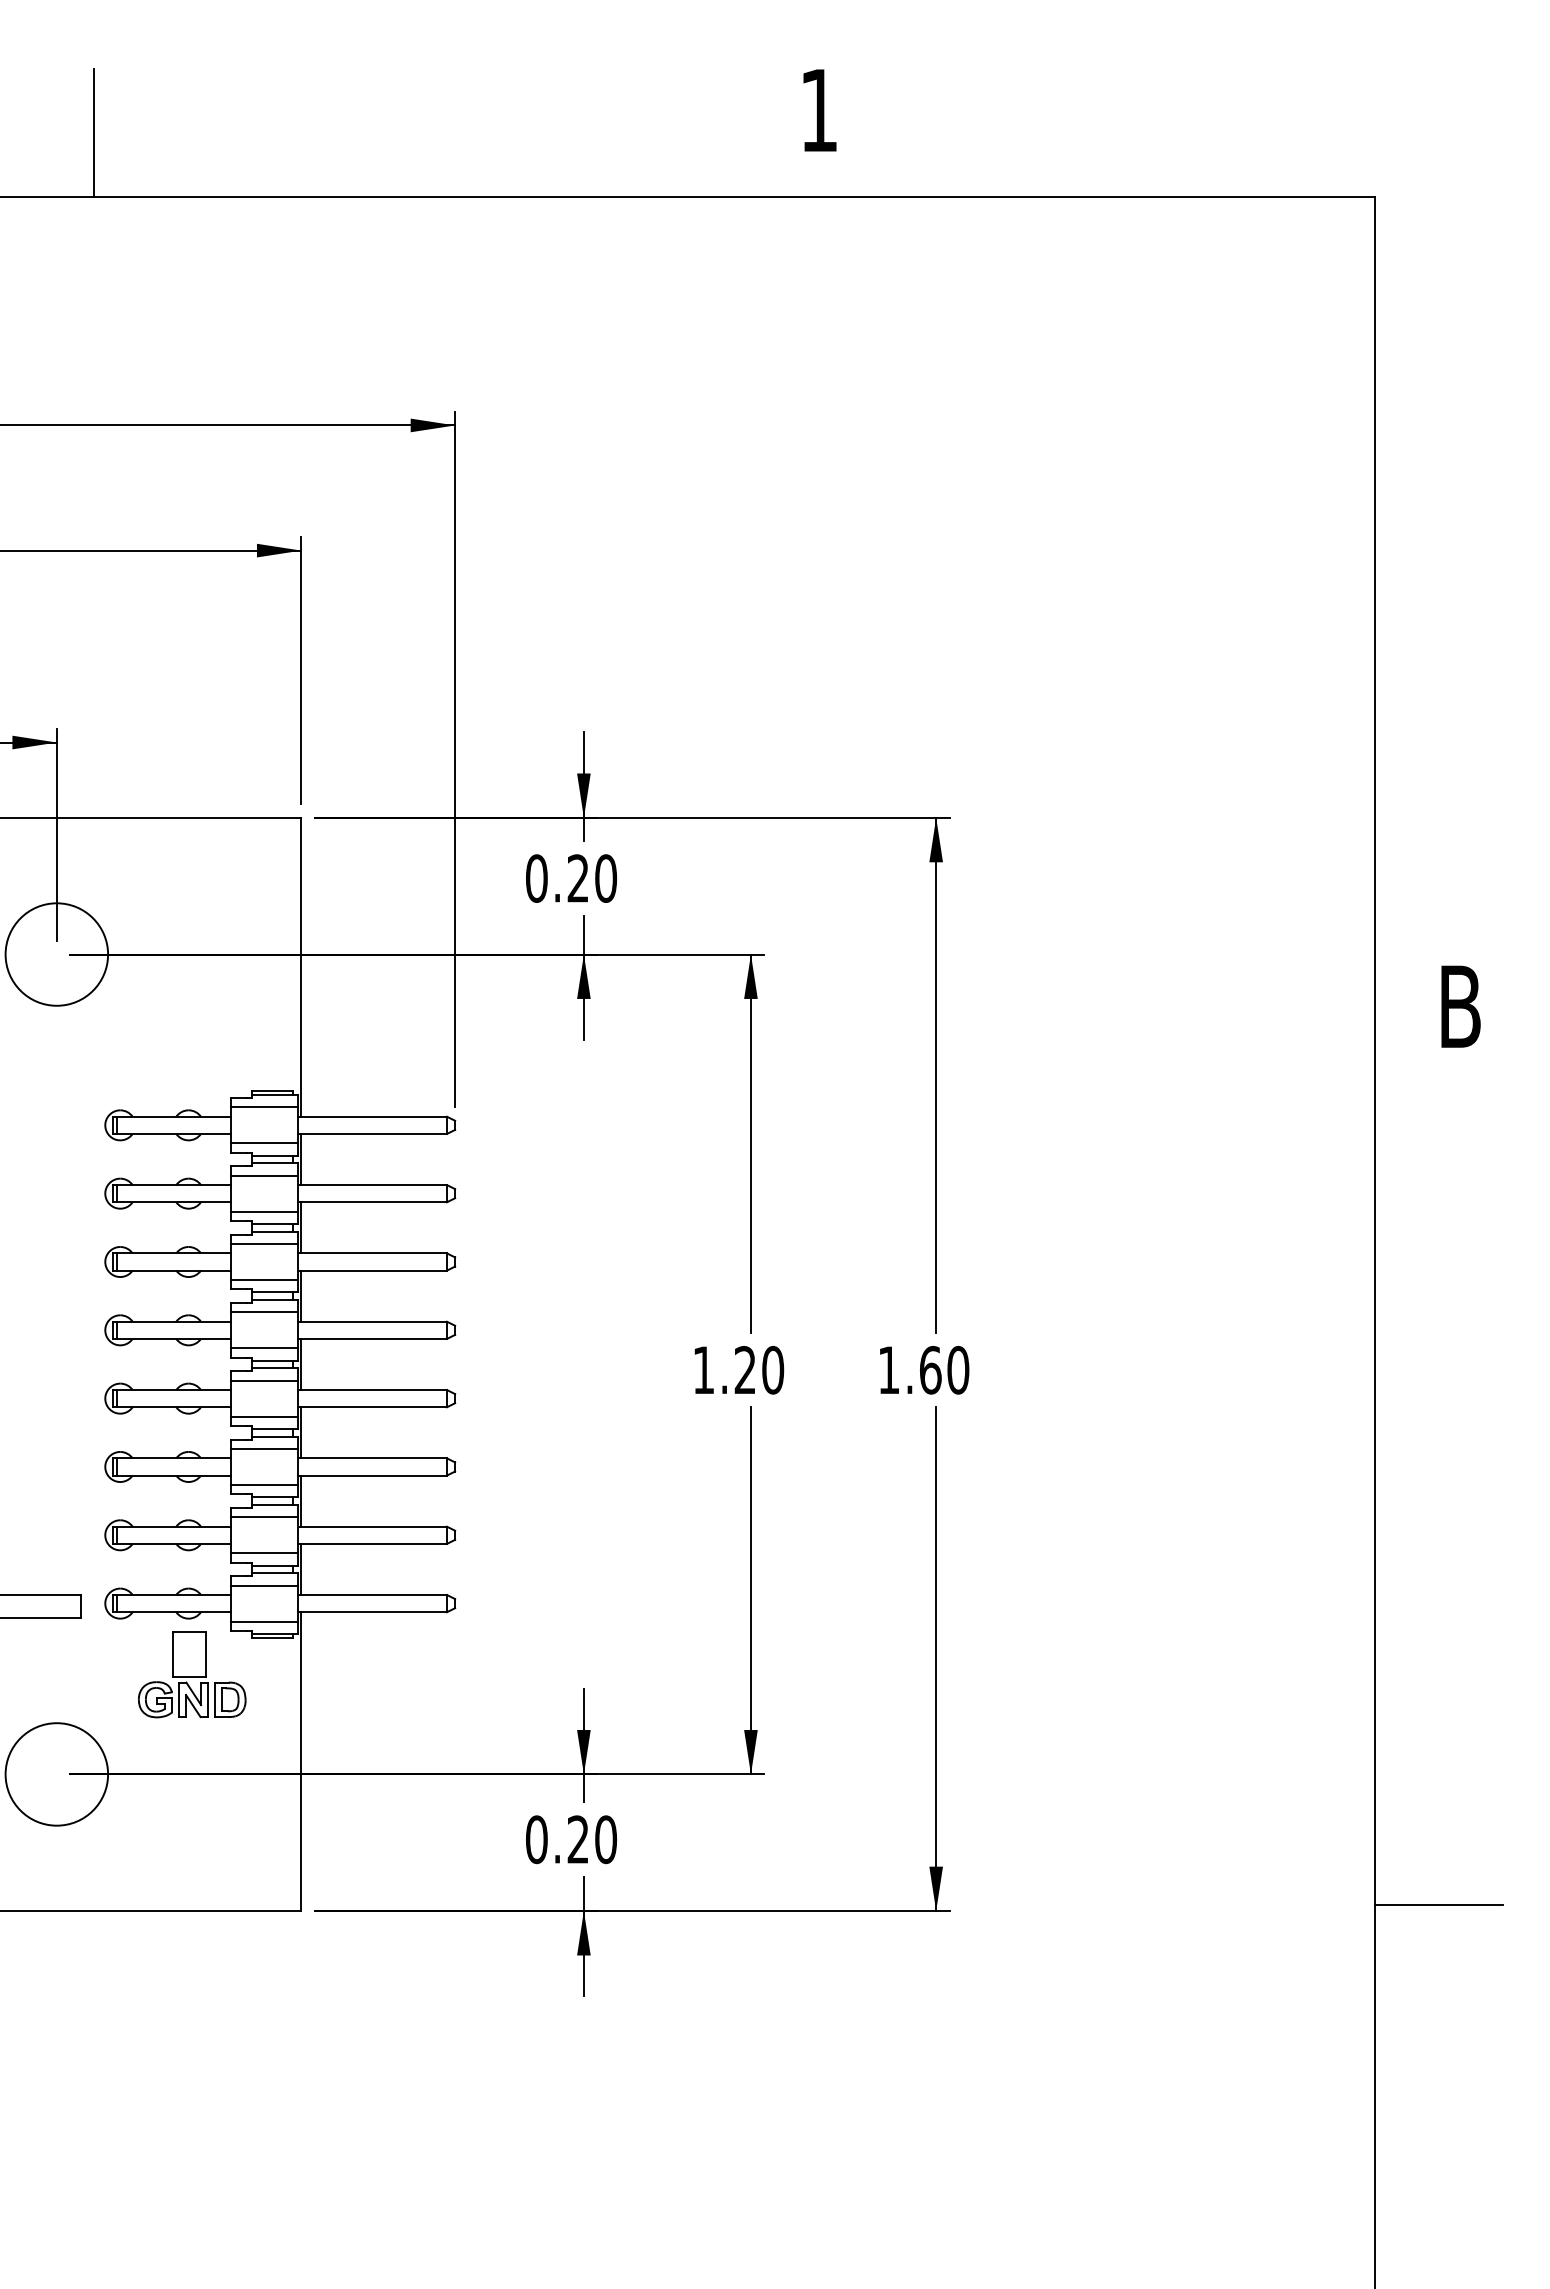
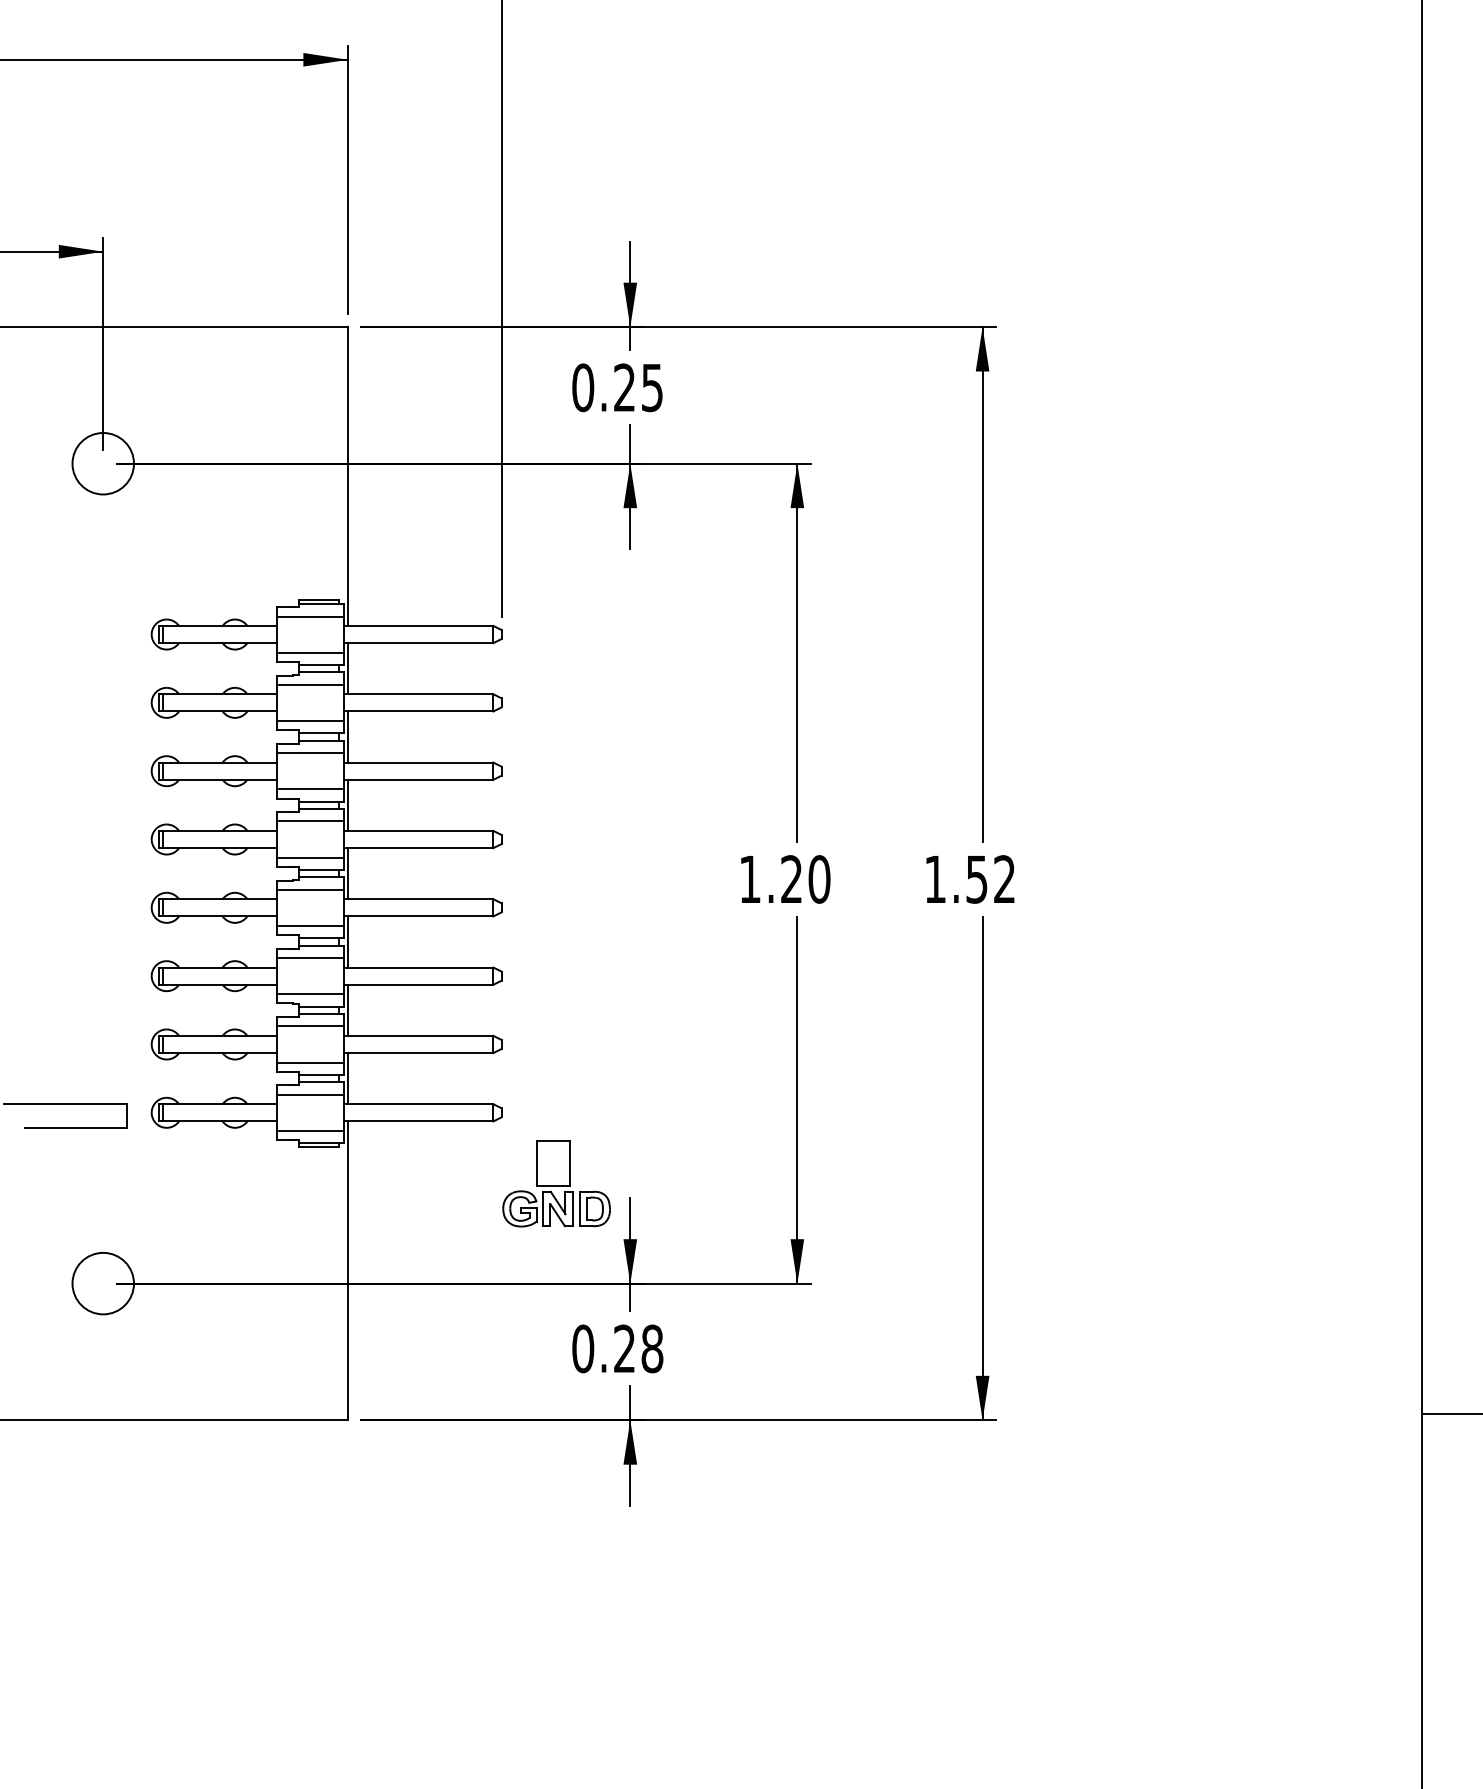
text: (606, 878) -> (652, 387), 0.20 -> 0.25
circle: (56, 954) -> (102, 463), size x0.6
text: (944, 1369) -> (990, 878), 1.60 -> 1.52
part: (192, 1674) -> (556, 1183), moved
circle: (56, 1774) -> (102, 1283), size x0.6
text: (606, 1839) -> (652, 1348), 0.20 -> 0.28

